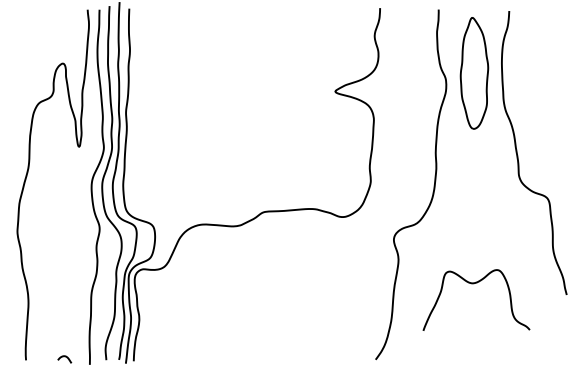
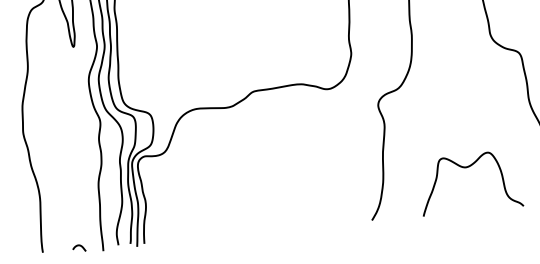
curve: (473, 284) -> (466, 168), moved

